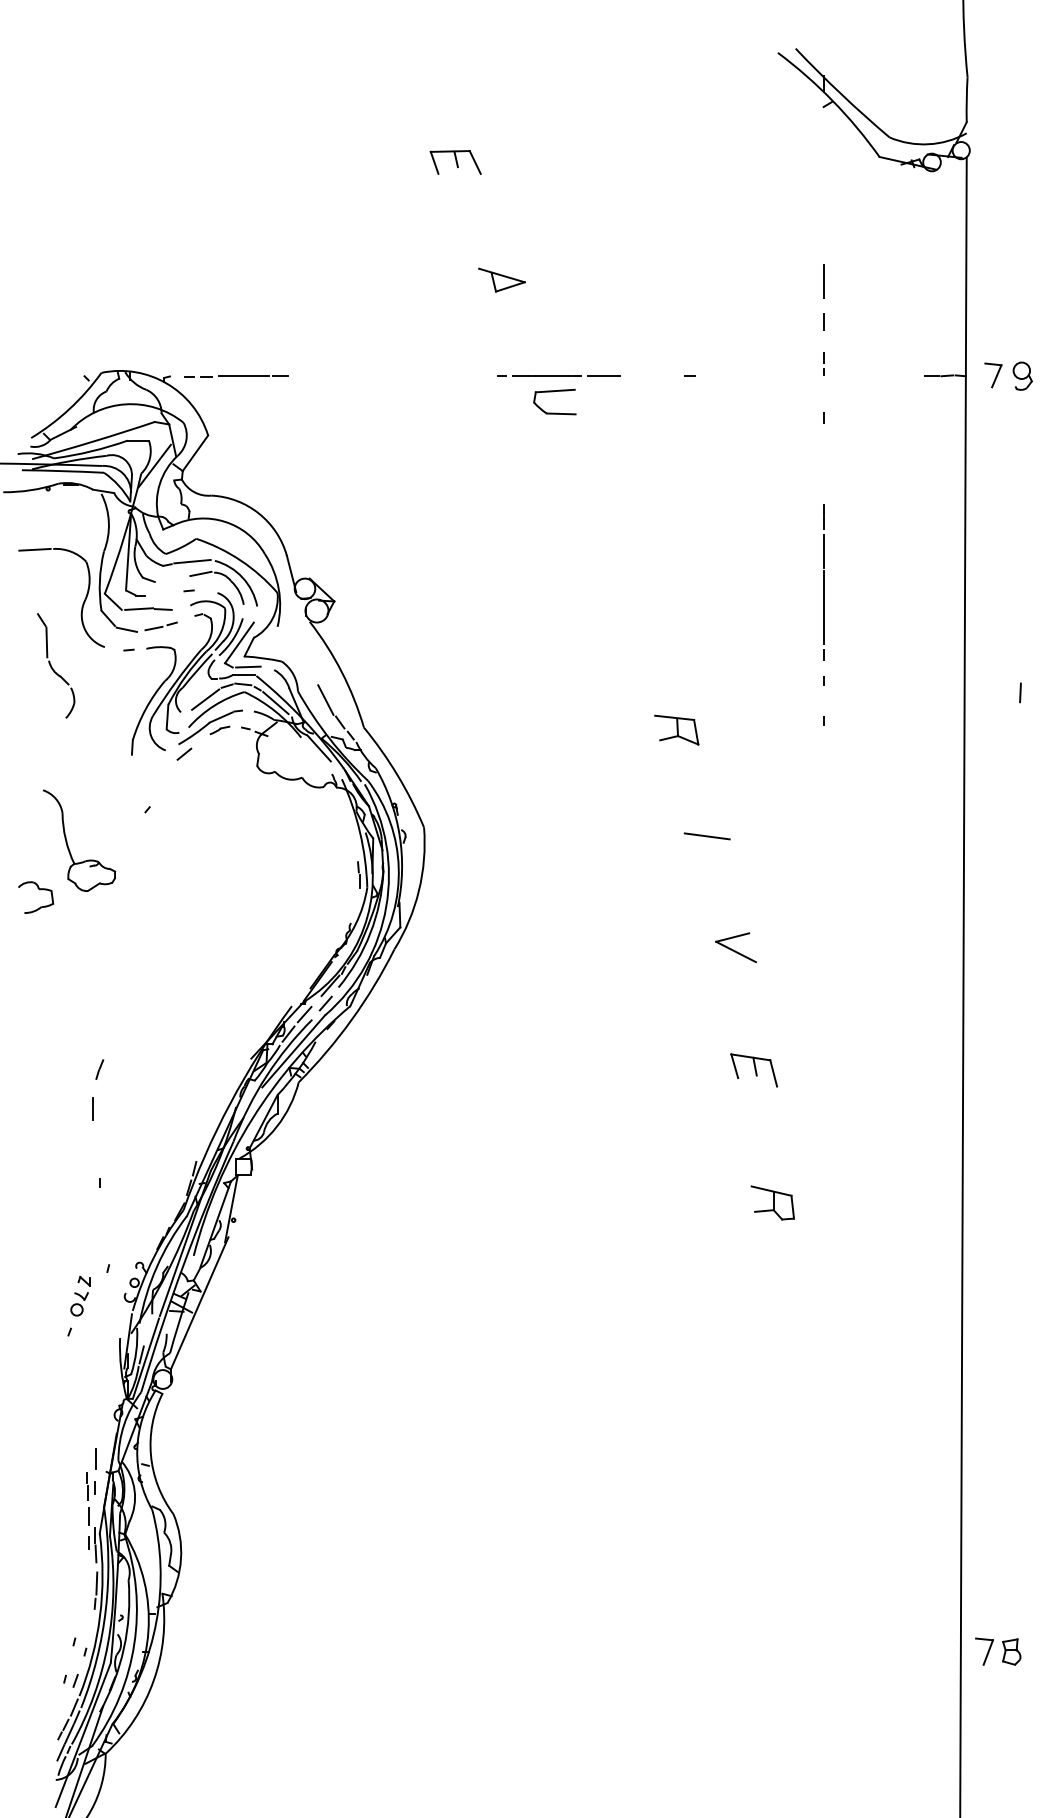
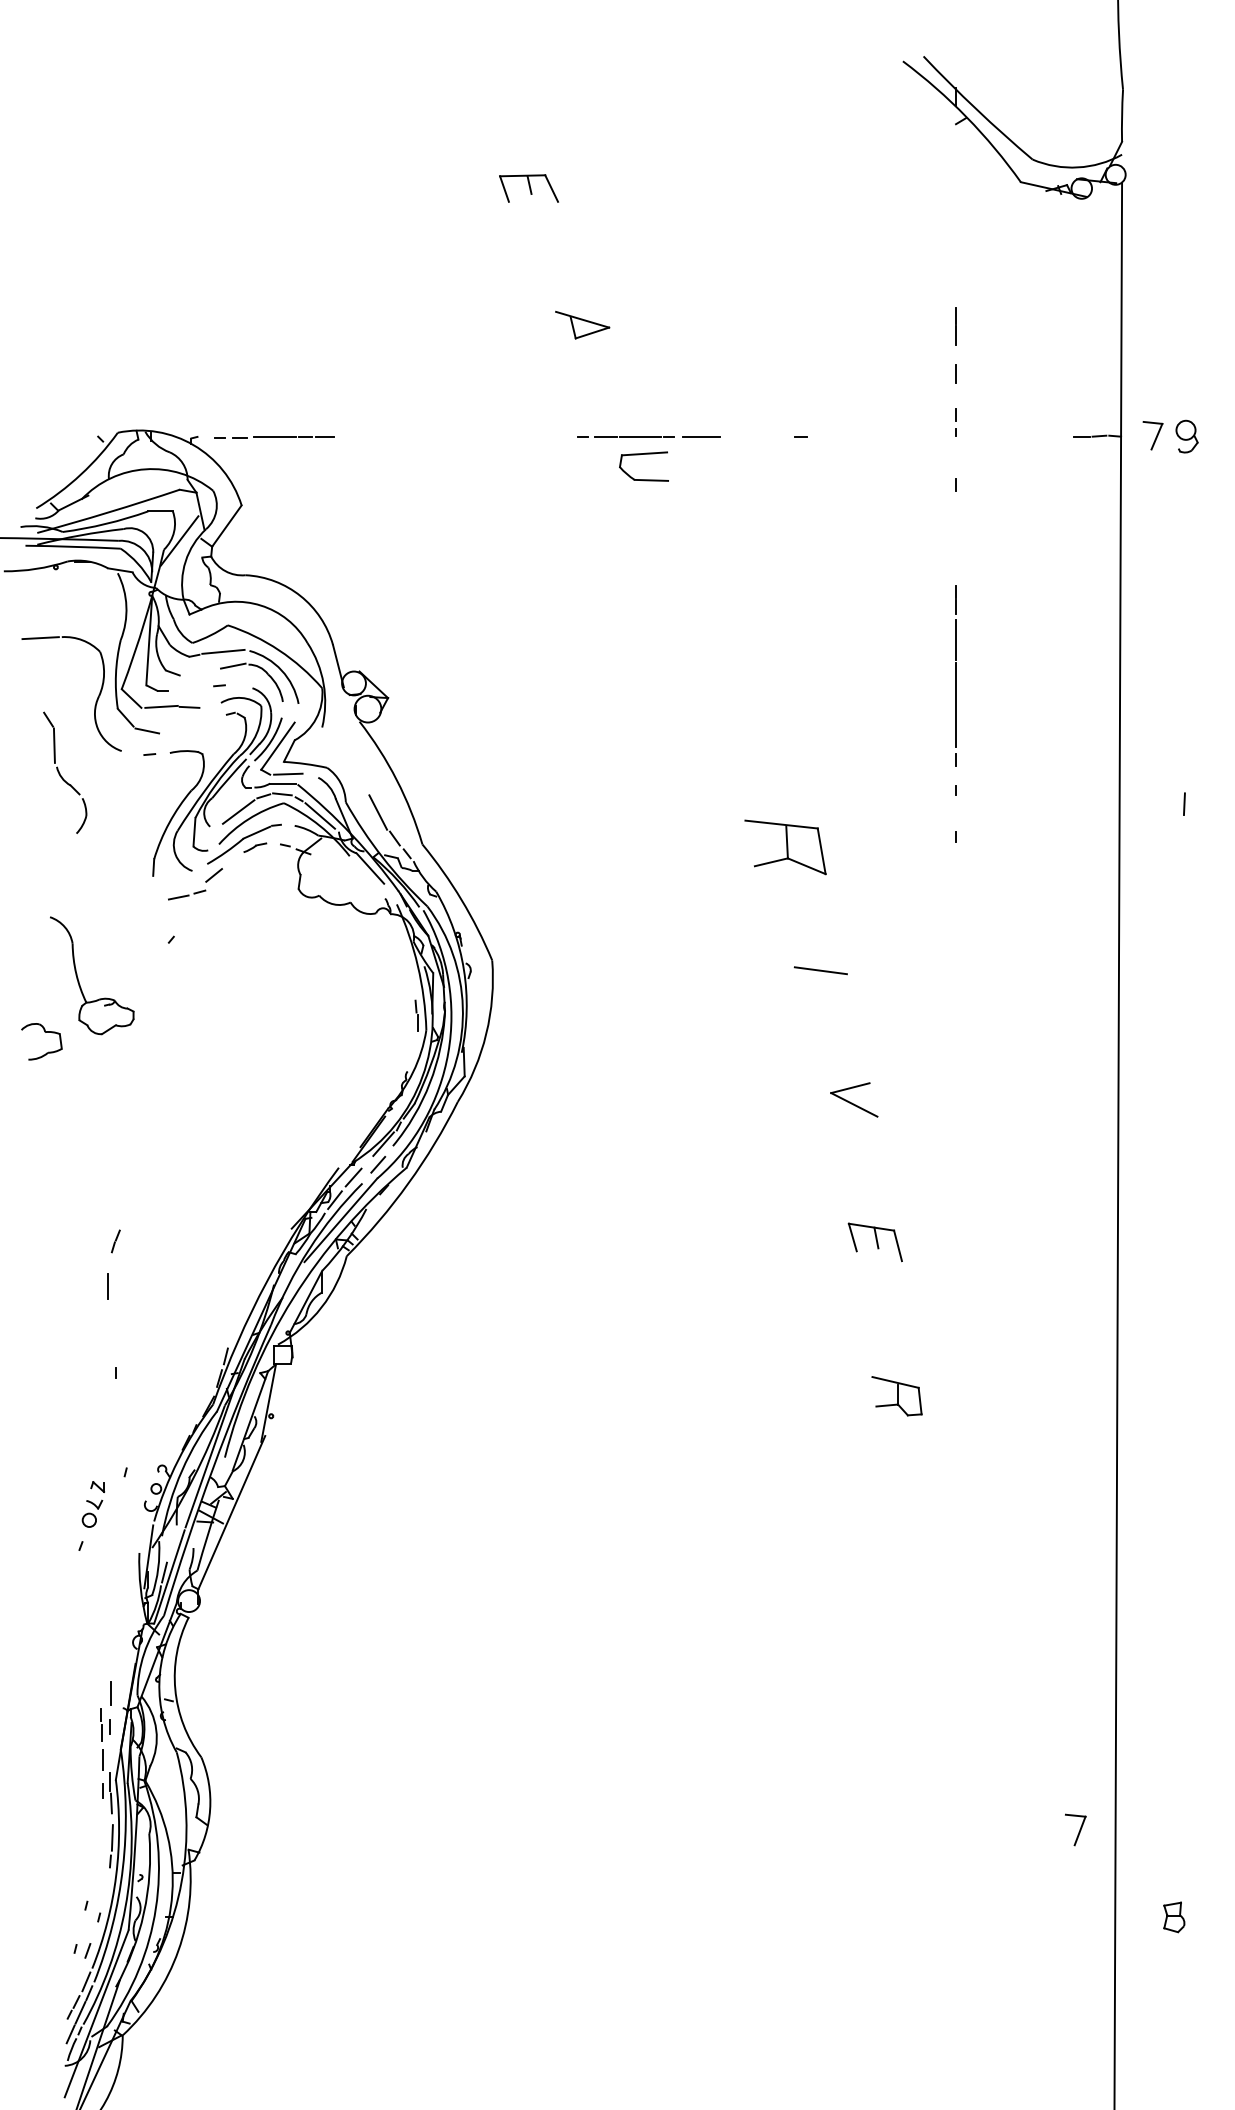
part: (161, 625) -> (187, 894), moved
part: (676, 730) -> (785, 847), size x1.6
part: (984, 1651) -> (1075, 1829), moved

